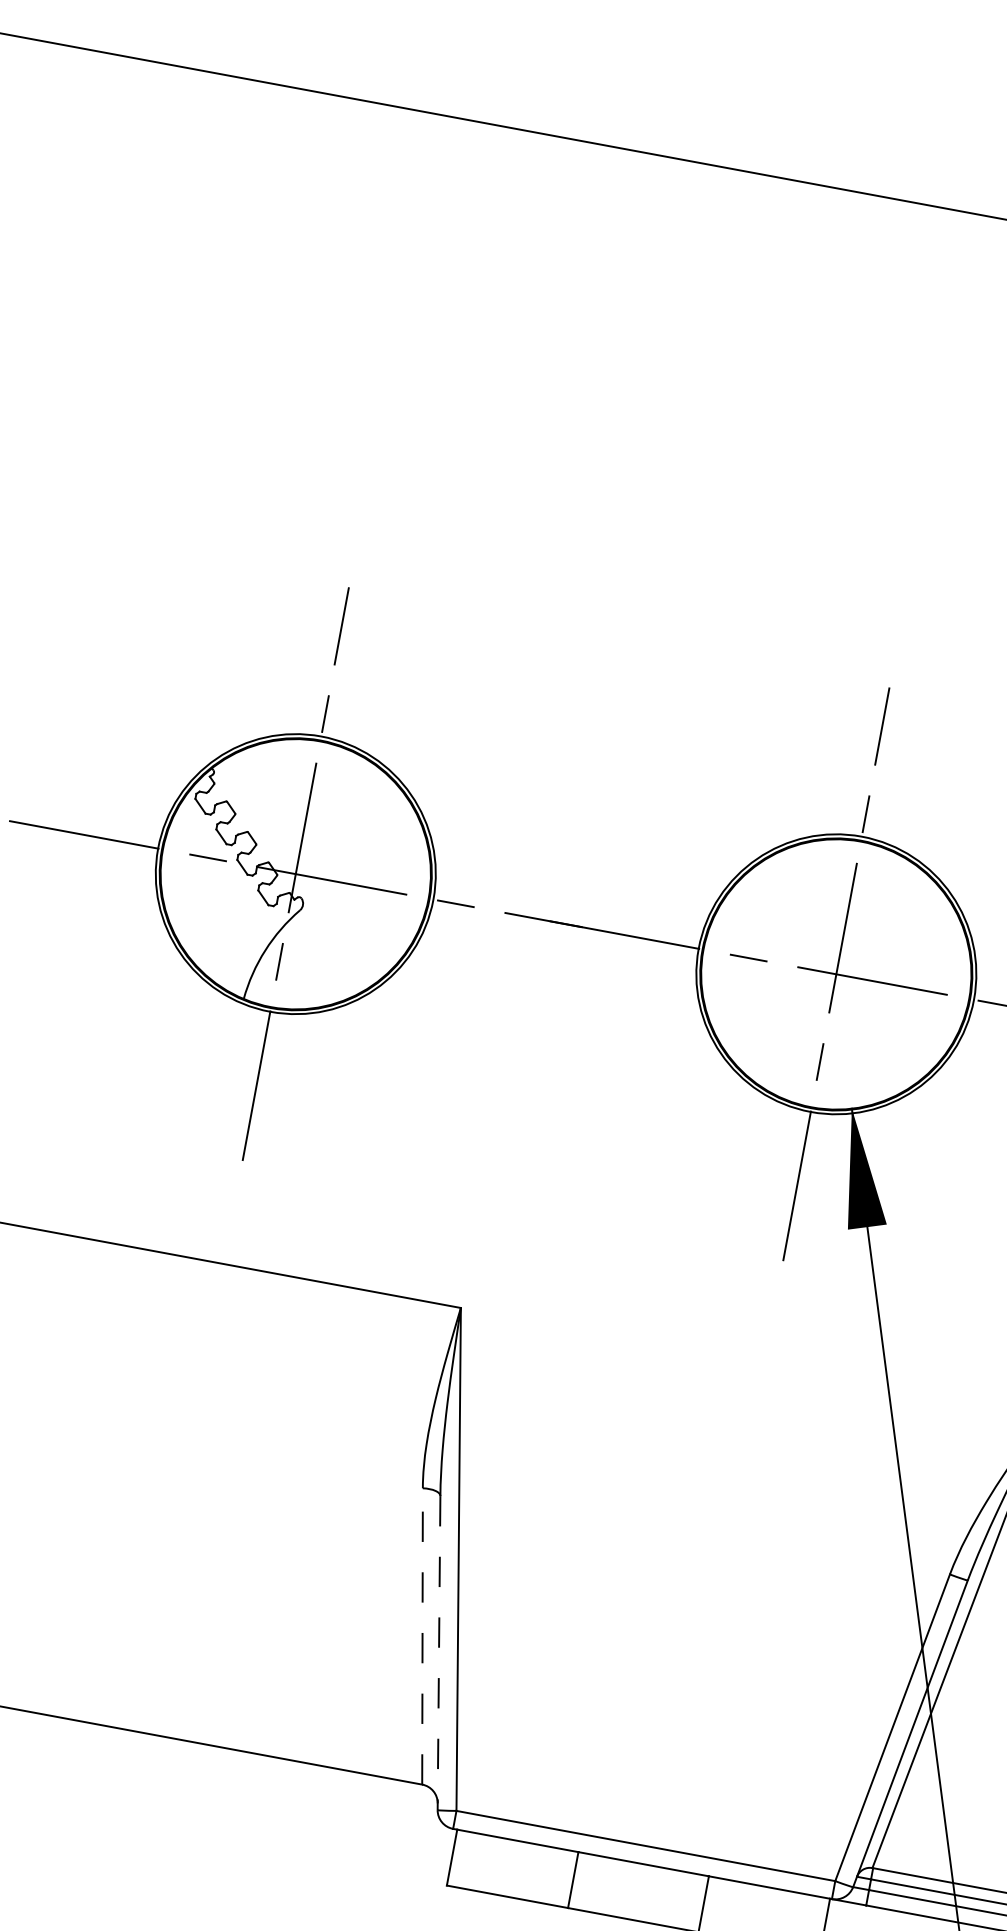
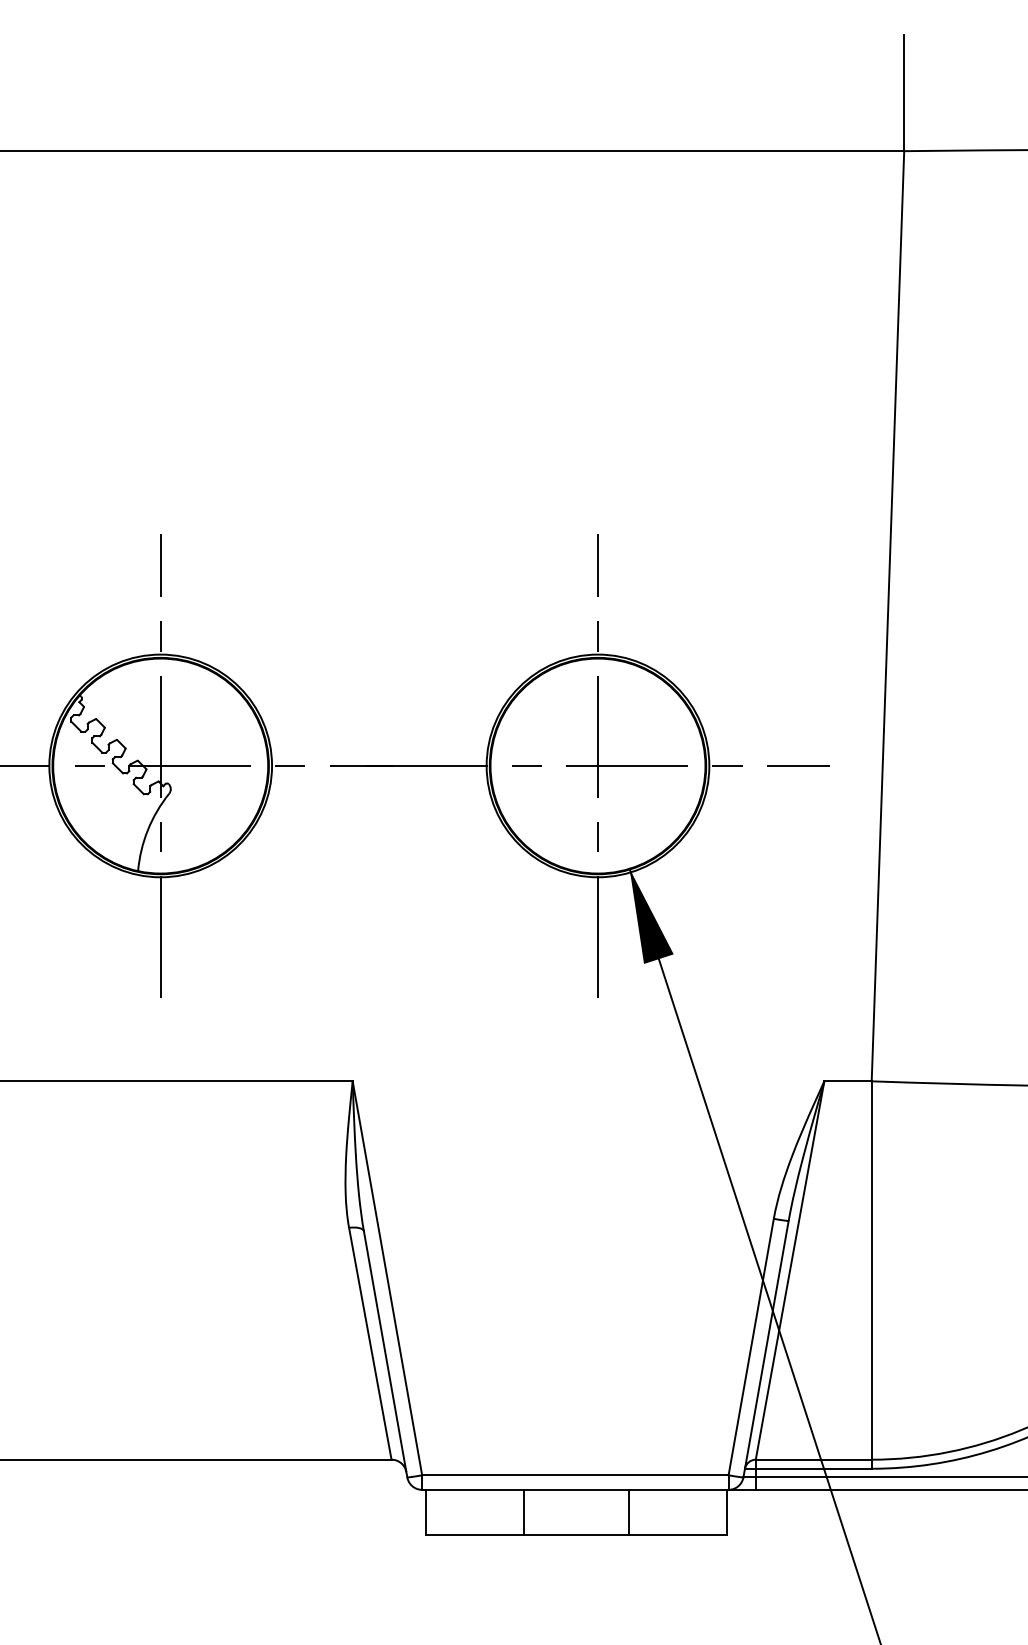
line: (422, 1636) -> (370, 1343), dashed -> solid
line: (438, 1653) -> (385, 1354), dashed -> solid

